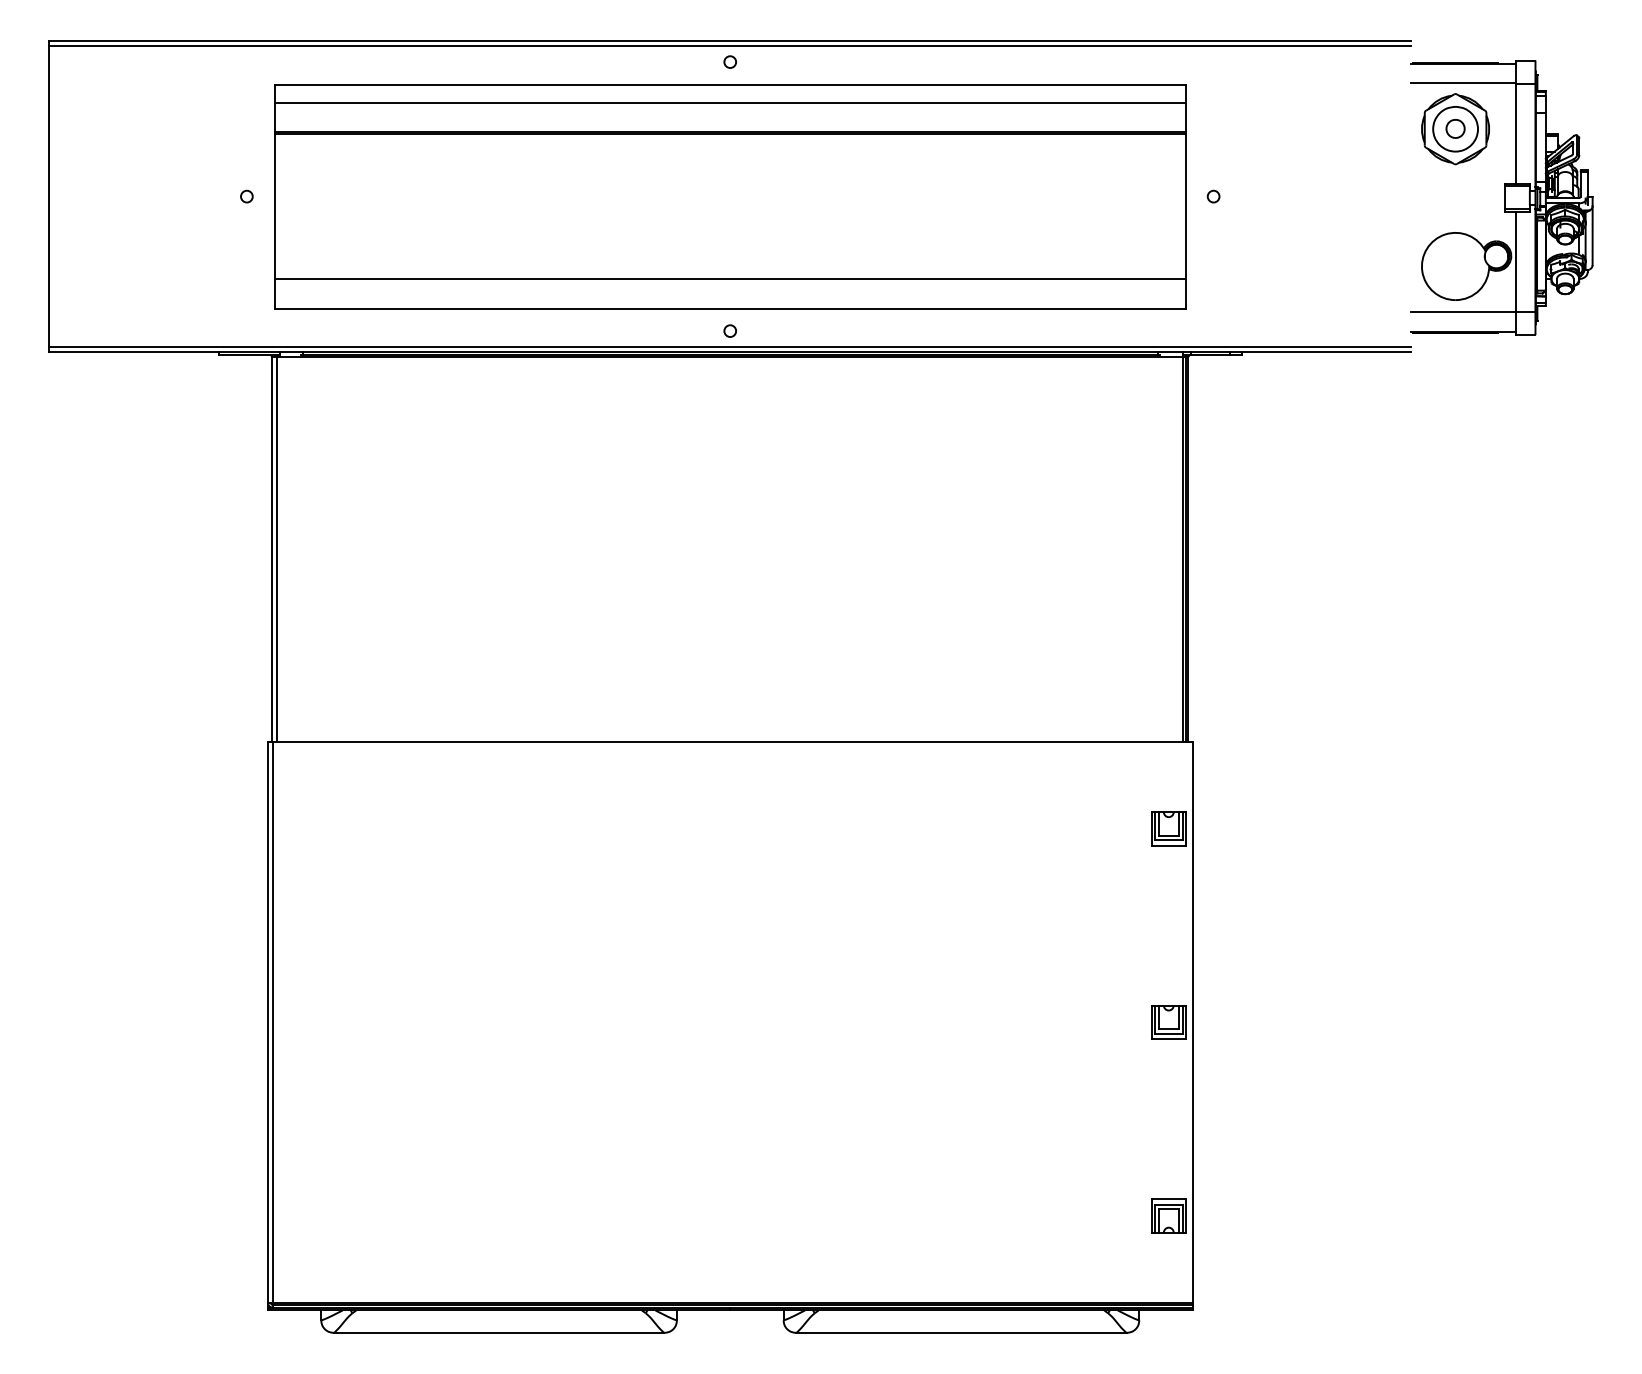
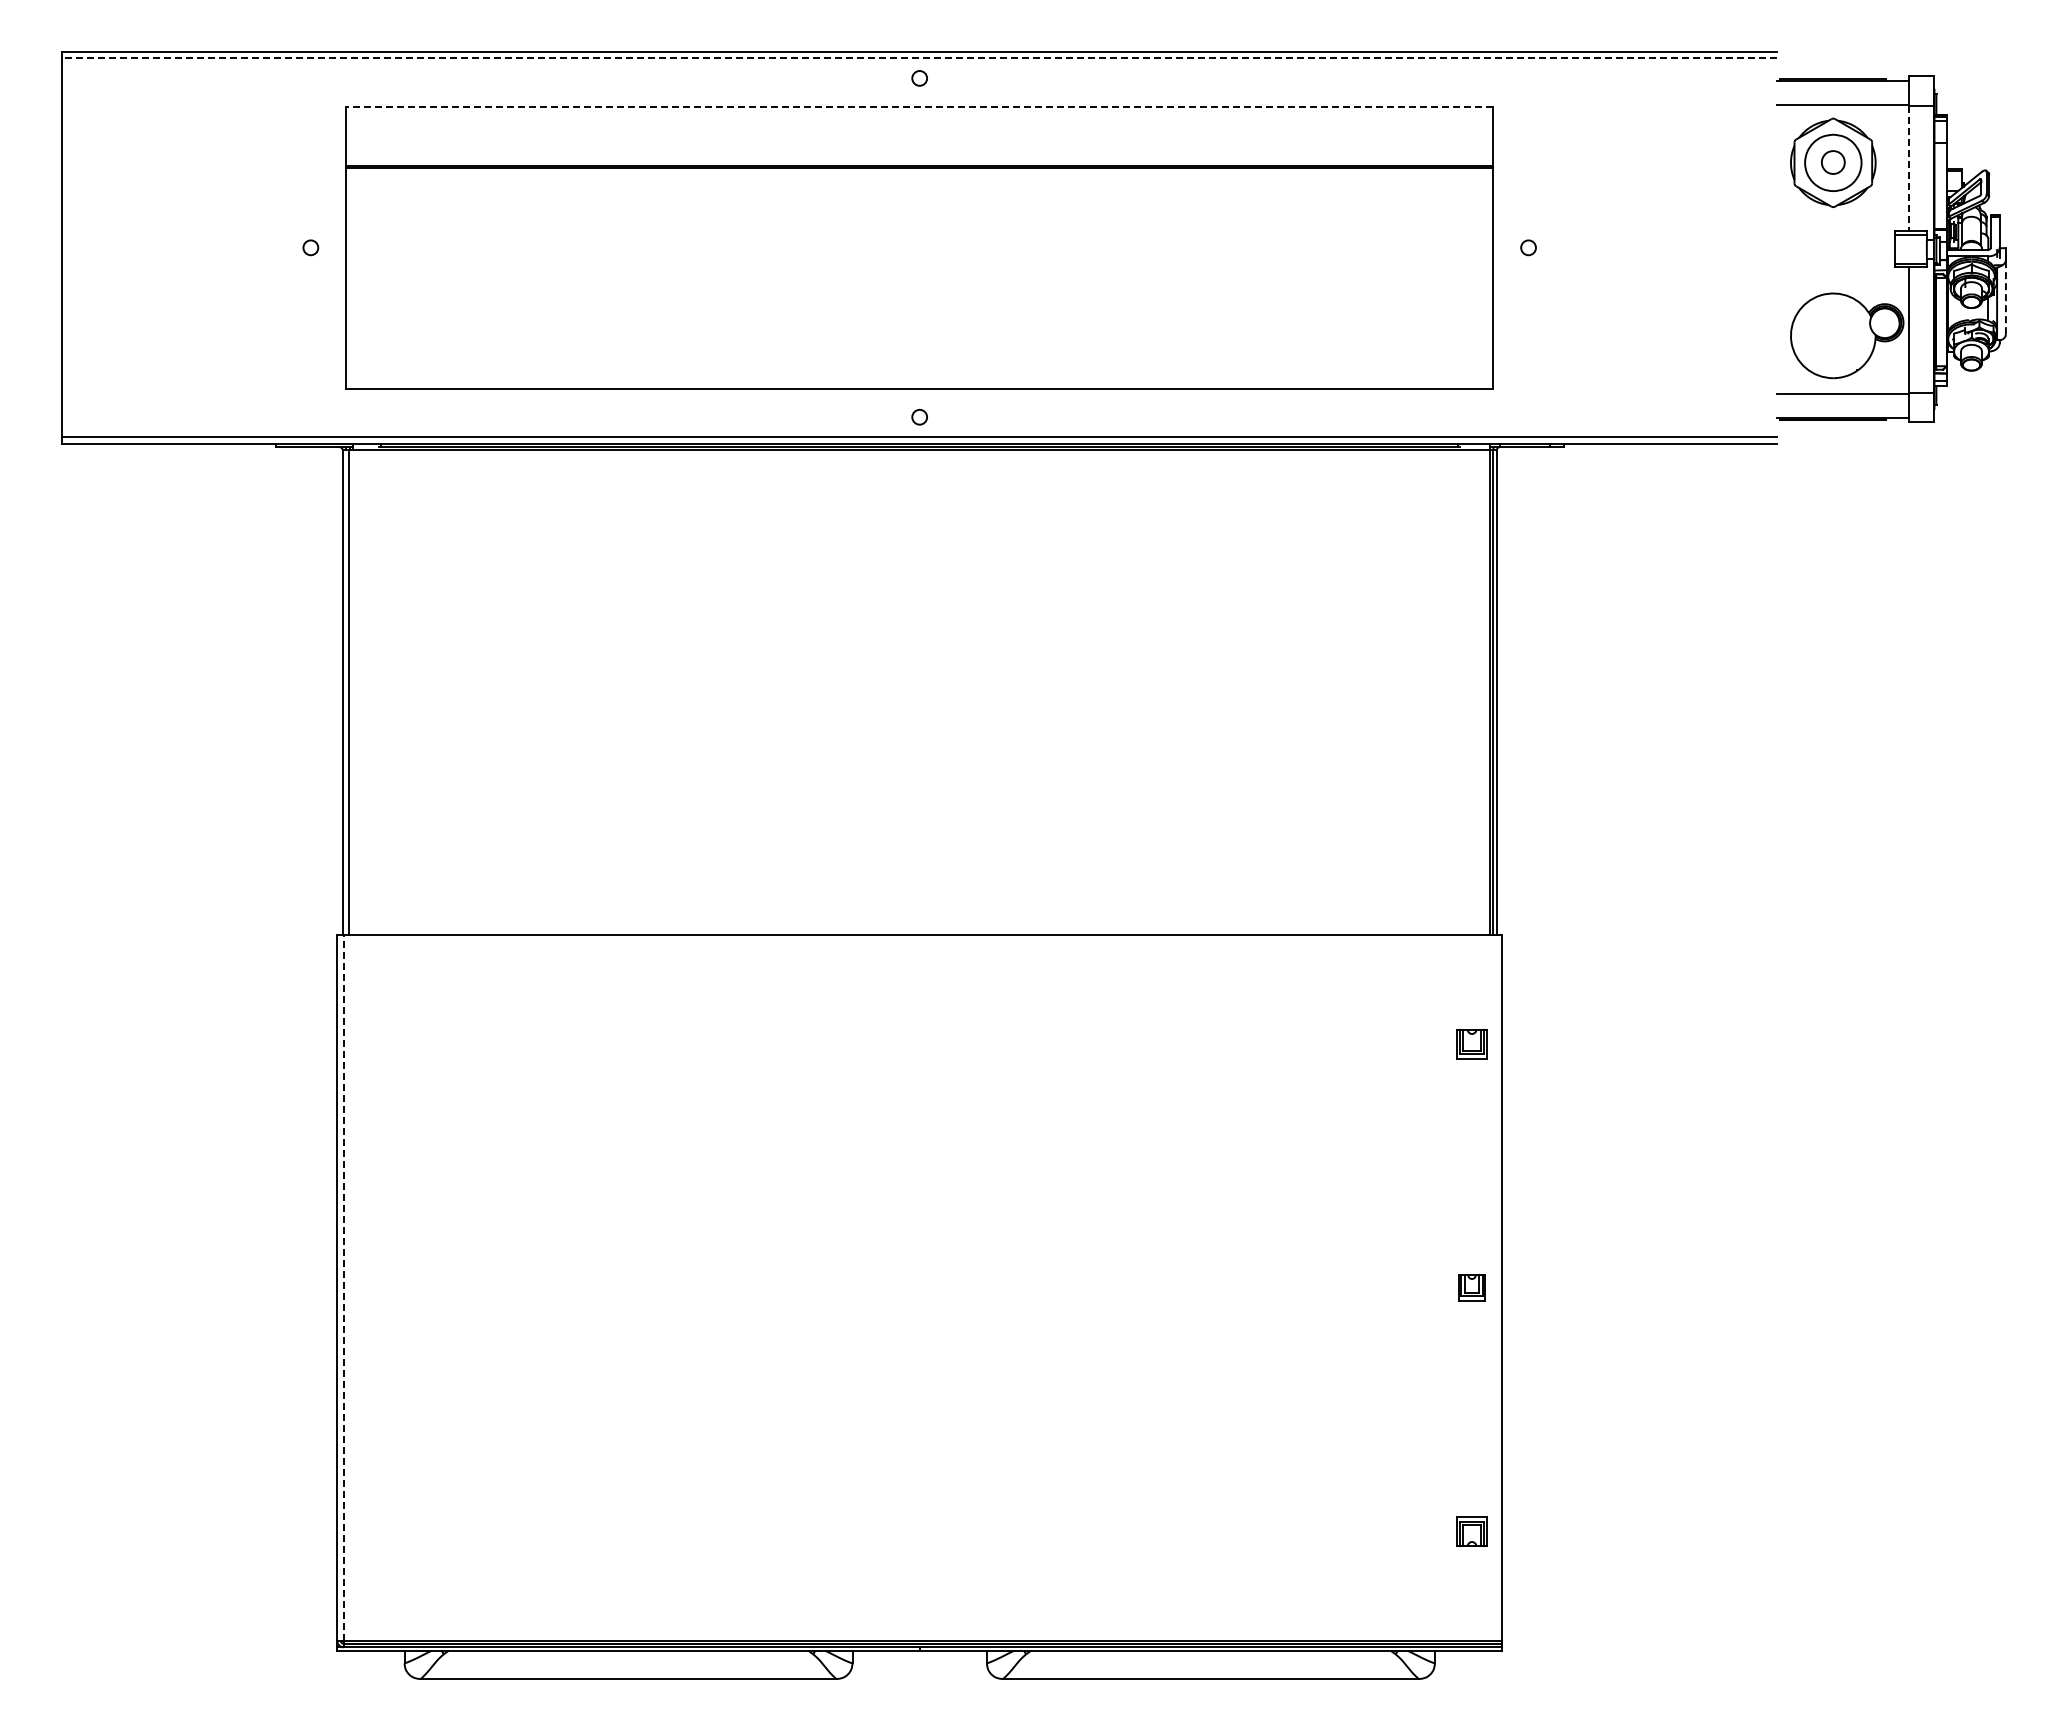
line: (730, 46) -> (919, 58), solid -> dashed
line: (730, 84) -> (919, 106), solid -> dashed
line: (730, 102) -> (919, 129), removed
line: (1516, 133) -> (1909, 168), solid -> dashed
line: (1592, 235) -> (2005, 296), solid -> dashed
line: (730, 278) -> (919, 351), removed
part: (1168, 829) -> (1471, 1044), size x0.7
line: (272, 1022) -> (343, 1288), solid -> dashed
part: (1168, 1022) -> (1471, 1287), size x0.6
part: (1168, 1215) -> (1471, 1531), size x0.7

